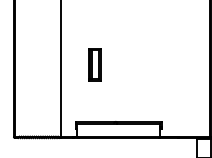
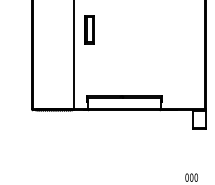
part: (94, 64) -> (89, 29), moved

